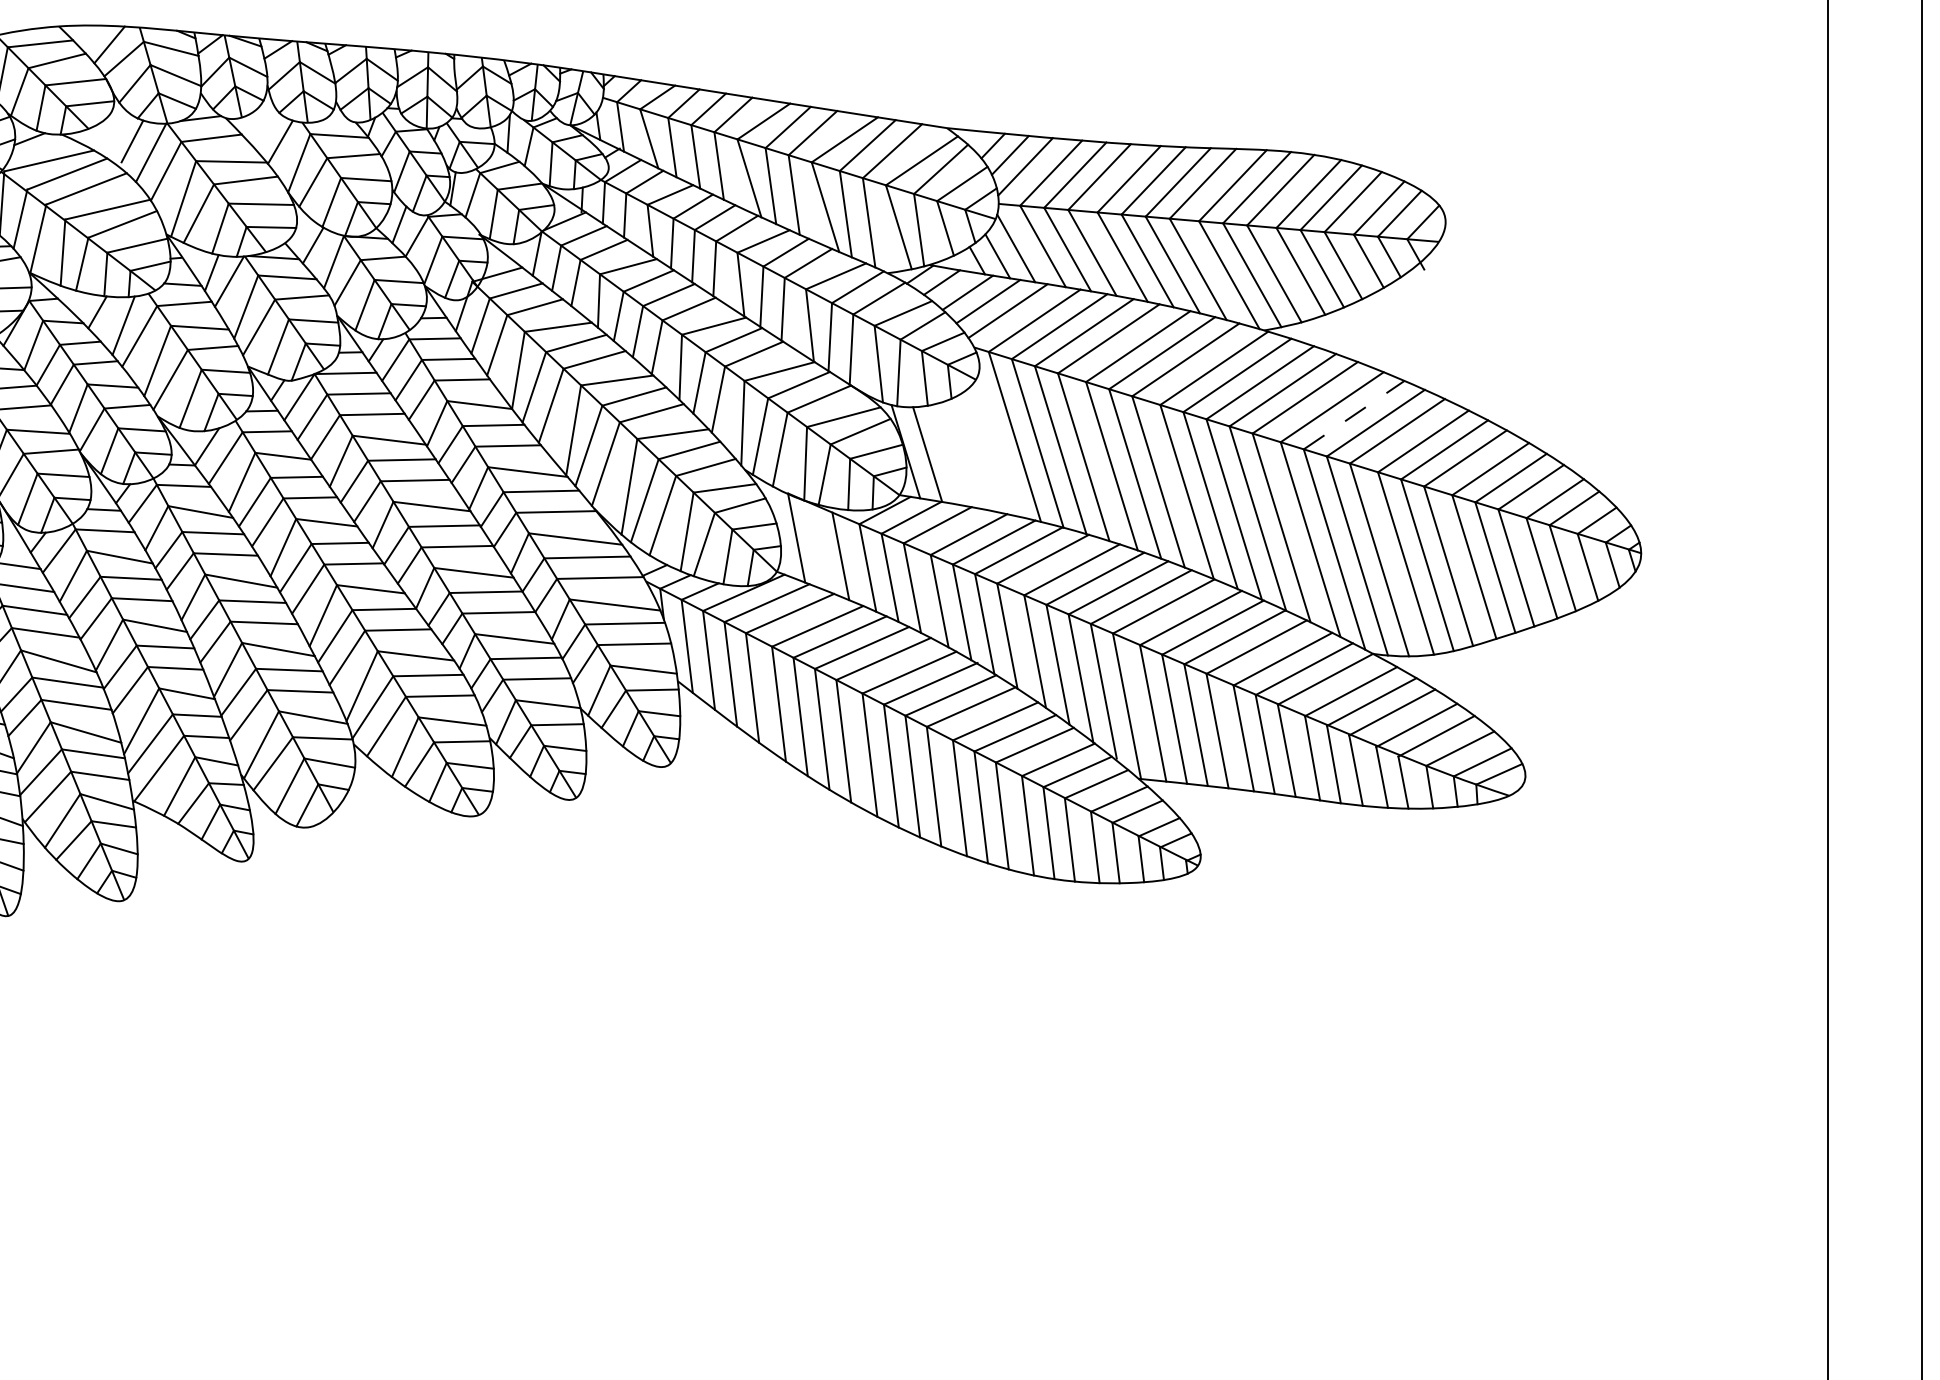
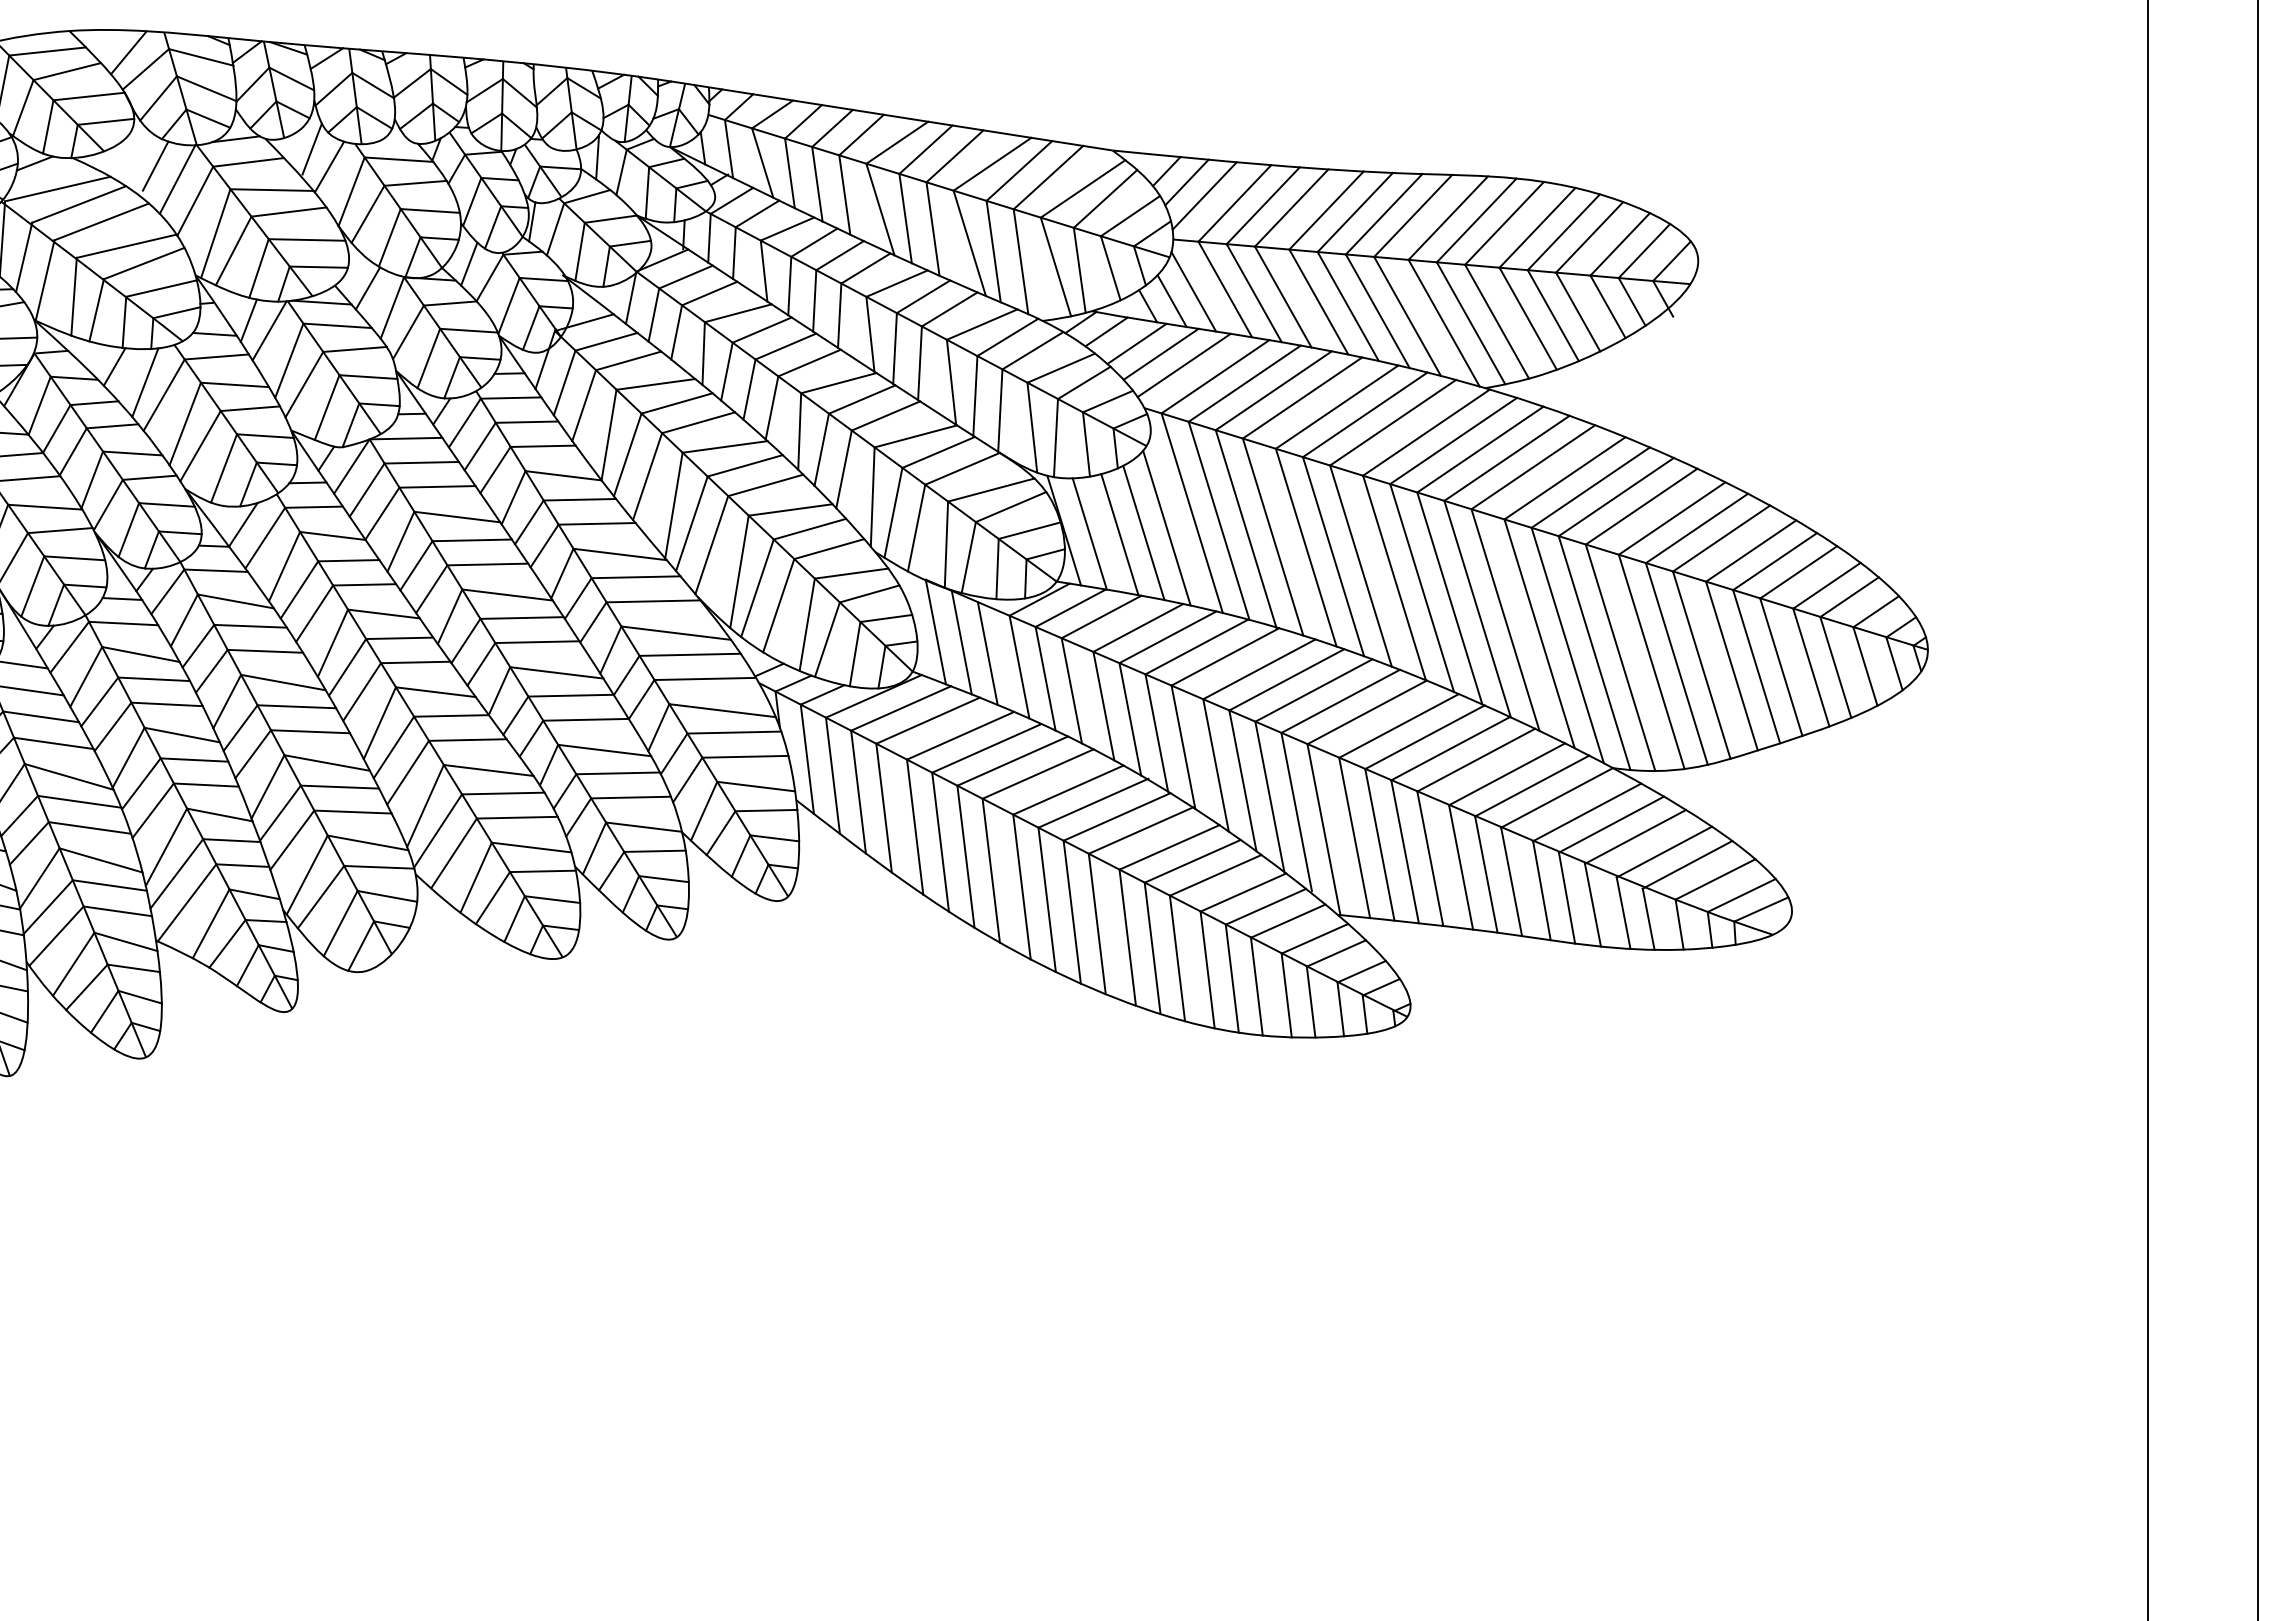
line: (265, 126) -> (311, 148), added
line: (1353, 415) -> (1590, 487), dashed -> solid
line: (992, 449) -> (1166, 527), added
line: (973, 453) -> (1143, 532), added
line: (952, 455) -> (1119, 534), added
line: (818, 546) -> (961, 642), added

